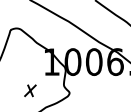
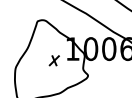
part: (29, 90) -> (53, 60), moved

